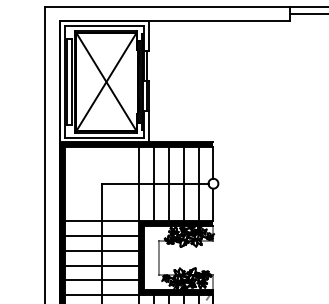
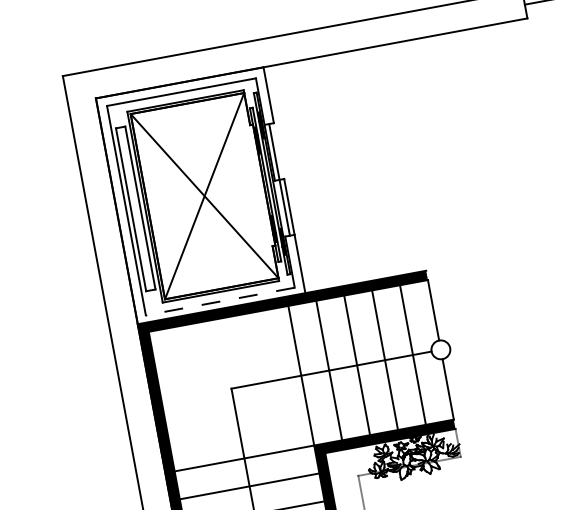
line: (104, 137) -> (220, 300), solid -> dashed

